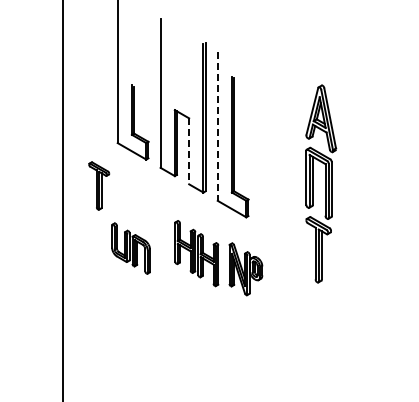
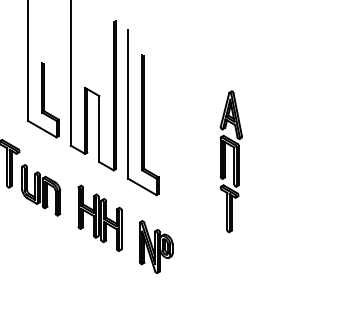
line: (217, 127) -> (127, 105), dashed -> solid
line: (189, 151) -> (99, 129), dashed -> solid
part: (320, 183) -> (230, 161), size x0.71
part: (130, 248) -> (40, 190), moved
part: (196, 253) -> (99, 218), moved

